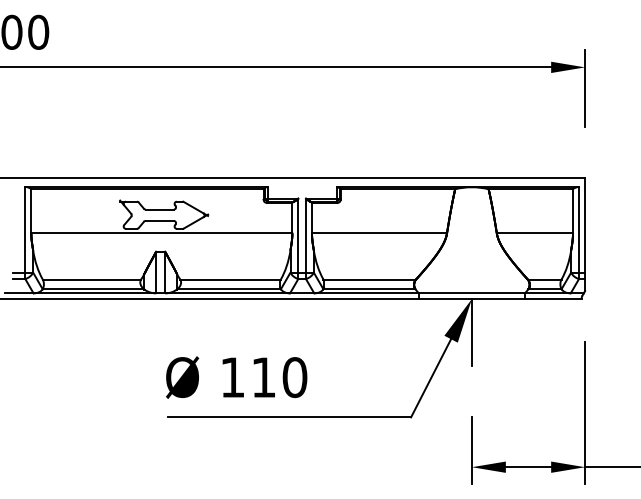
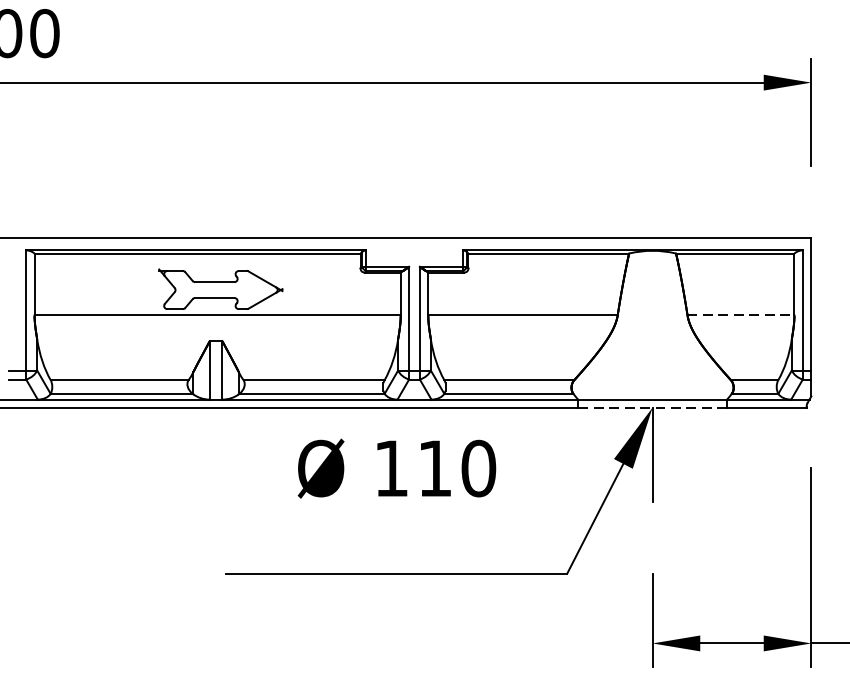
line: (535, 233) -> (741, 315), solid -> dashed
line: (471, 299) -> (652, 408), solid -> dashed
text: (236, 377) -> (396, 468), moved

